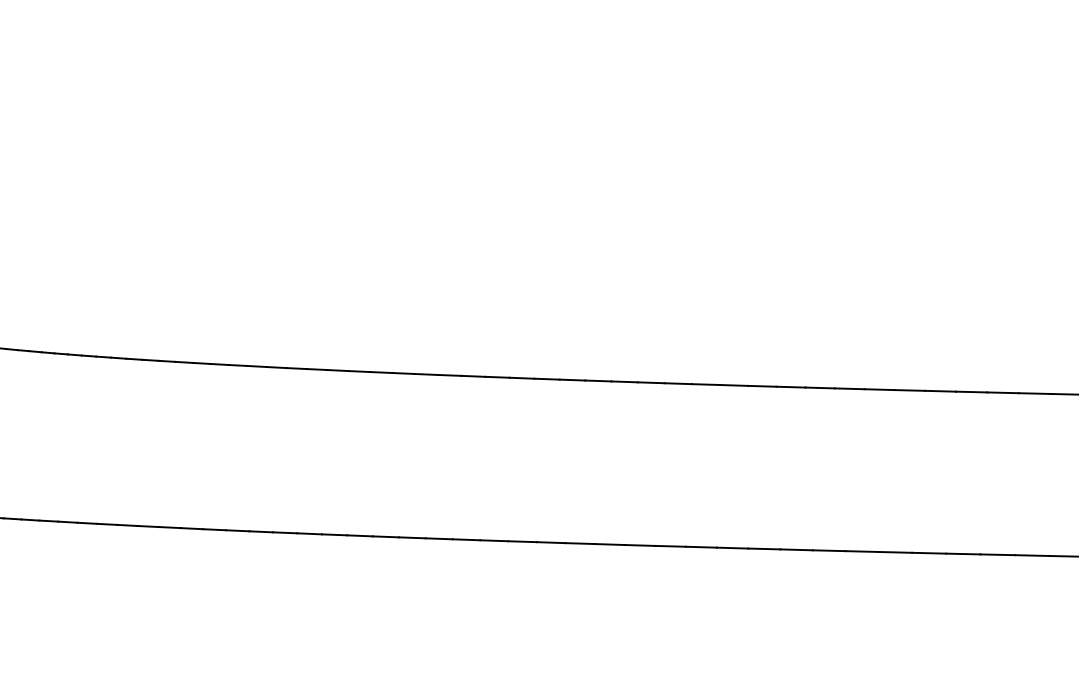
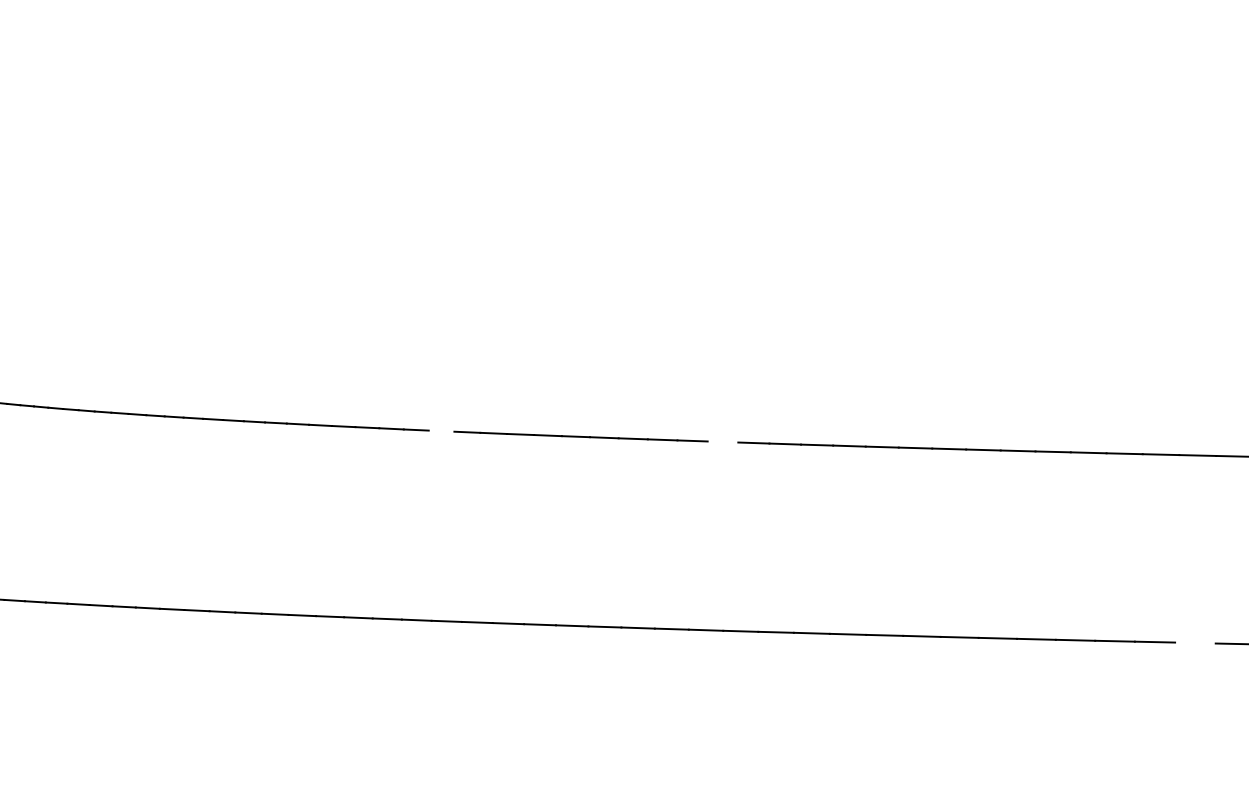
line: (381, 371) -> (441, 430), removed
line: (624, 381) -> (722, 441), removed
line: (1032, 555) -> (1195, 642), removed

